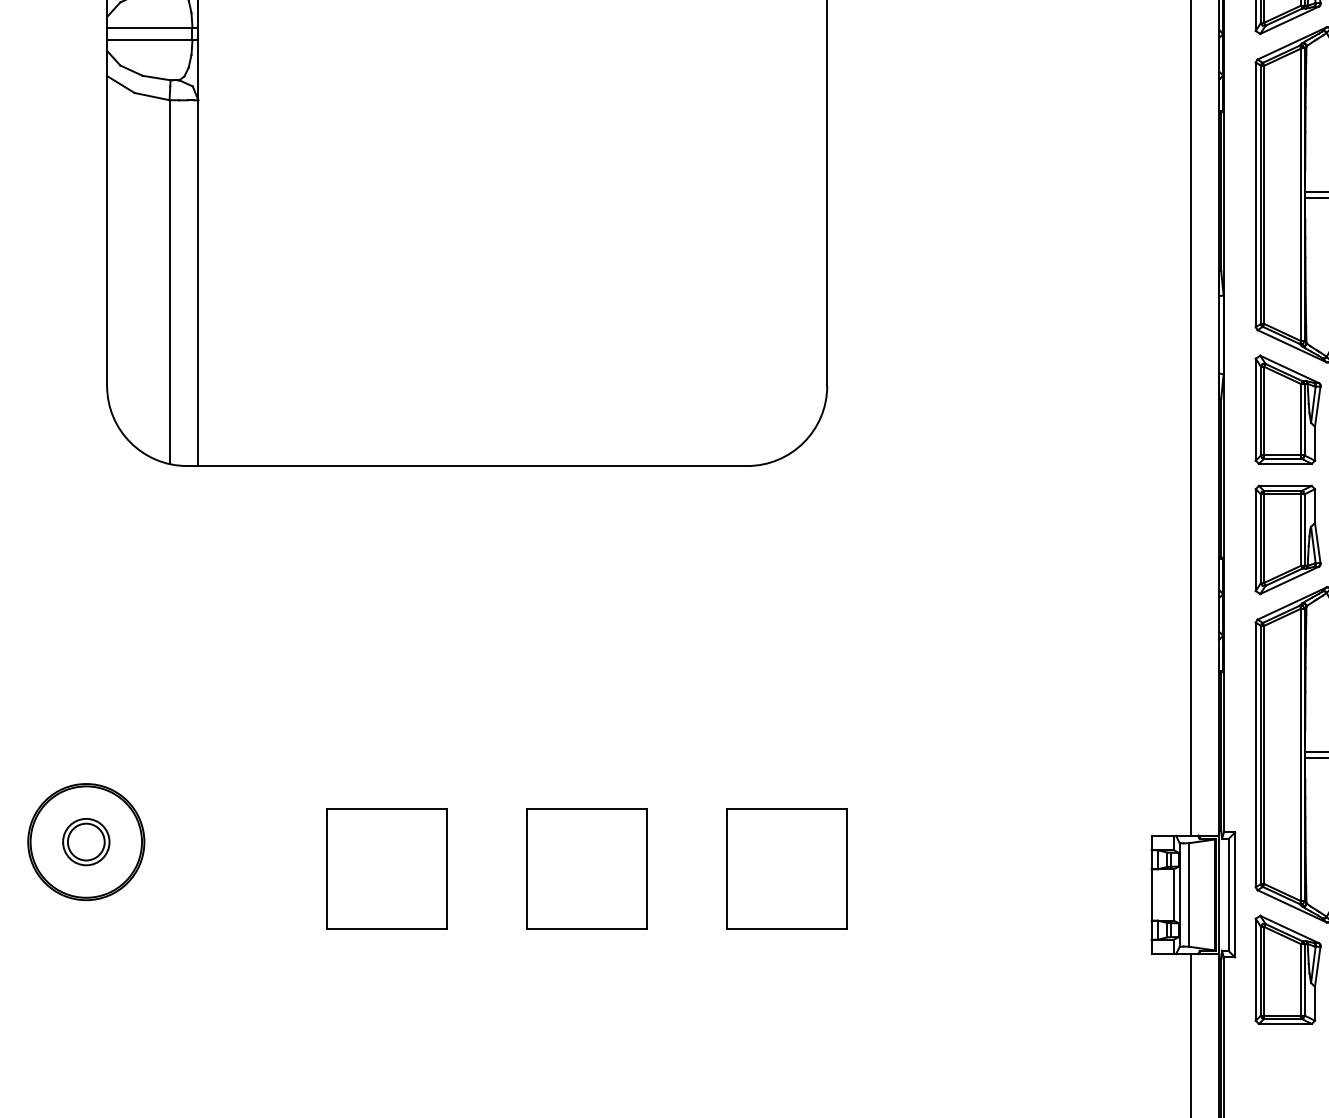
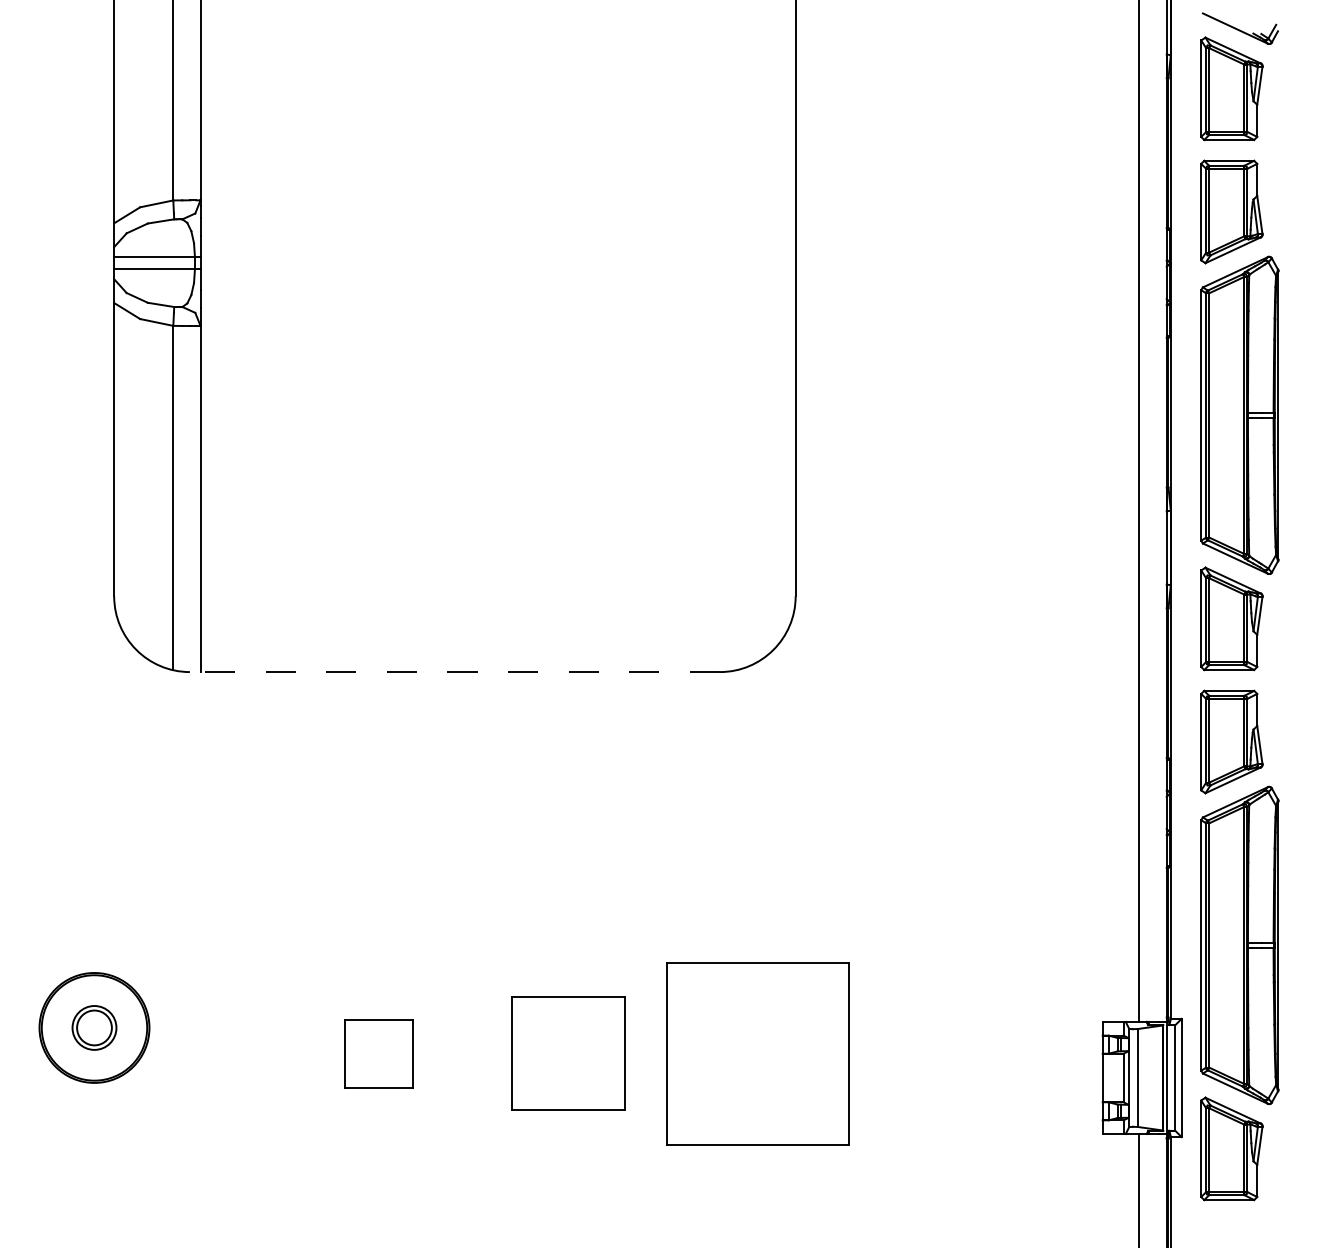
line: (466, 466) -> (454, 672), solid -> dashed
part: (386, 869) -> (378, 1053), size x0.6
part: (786, 869) -> (757, 1053), size x1.6

